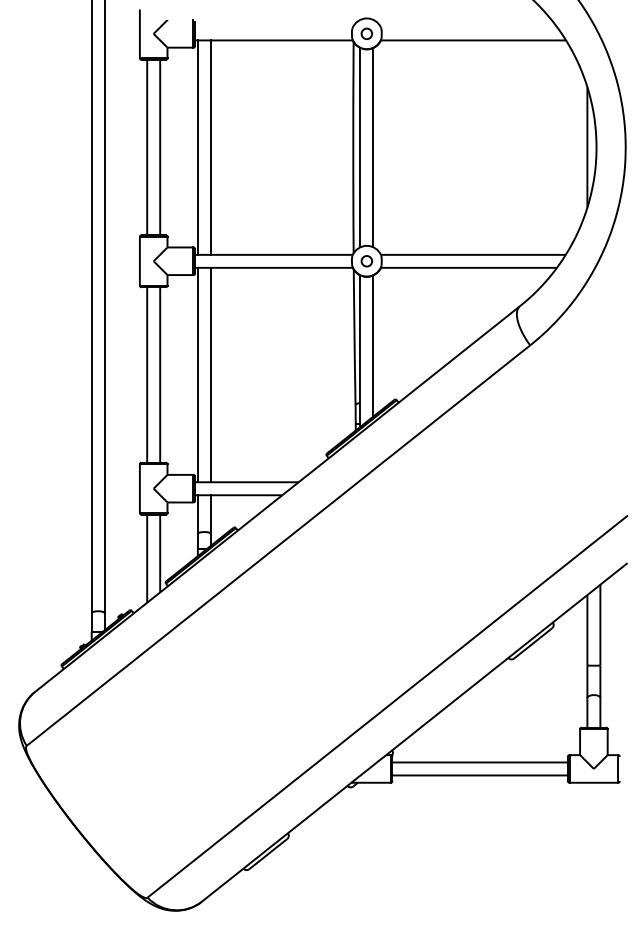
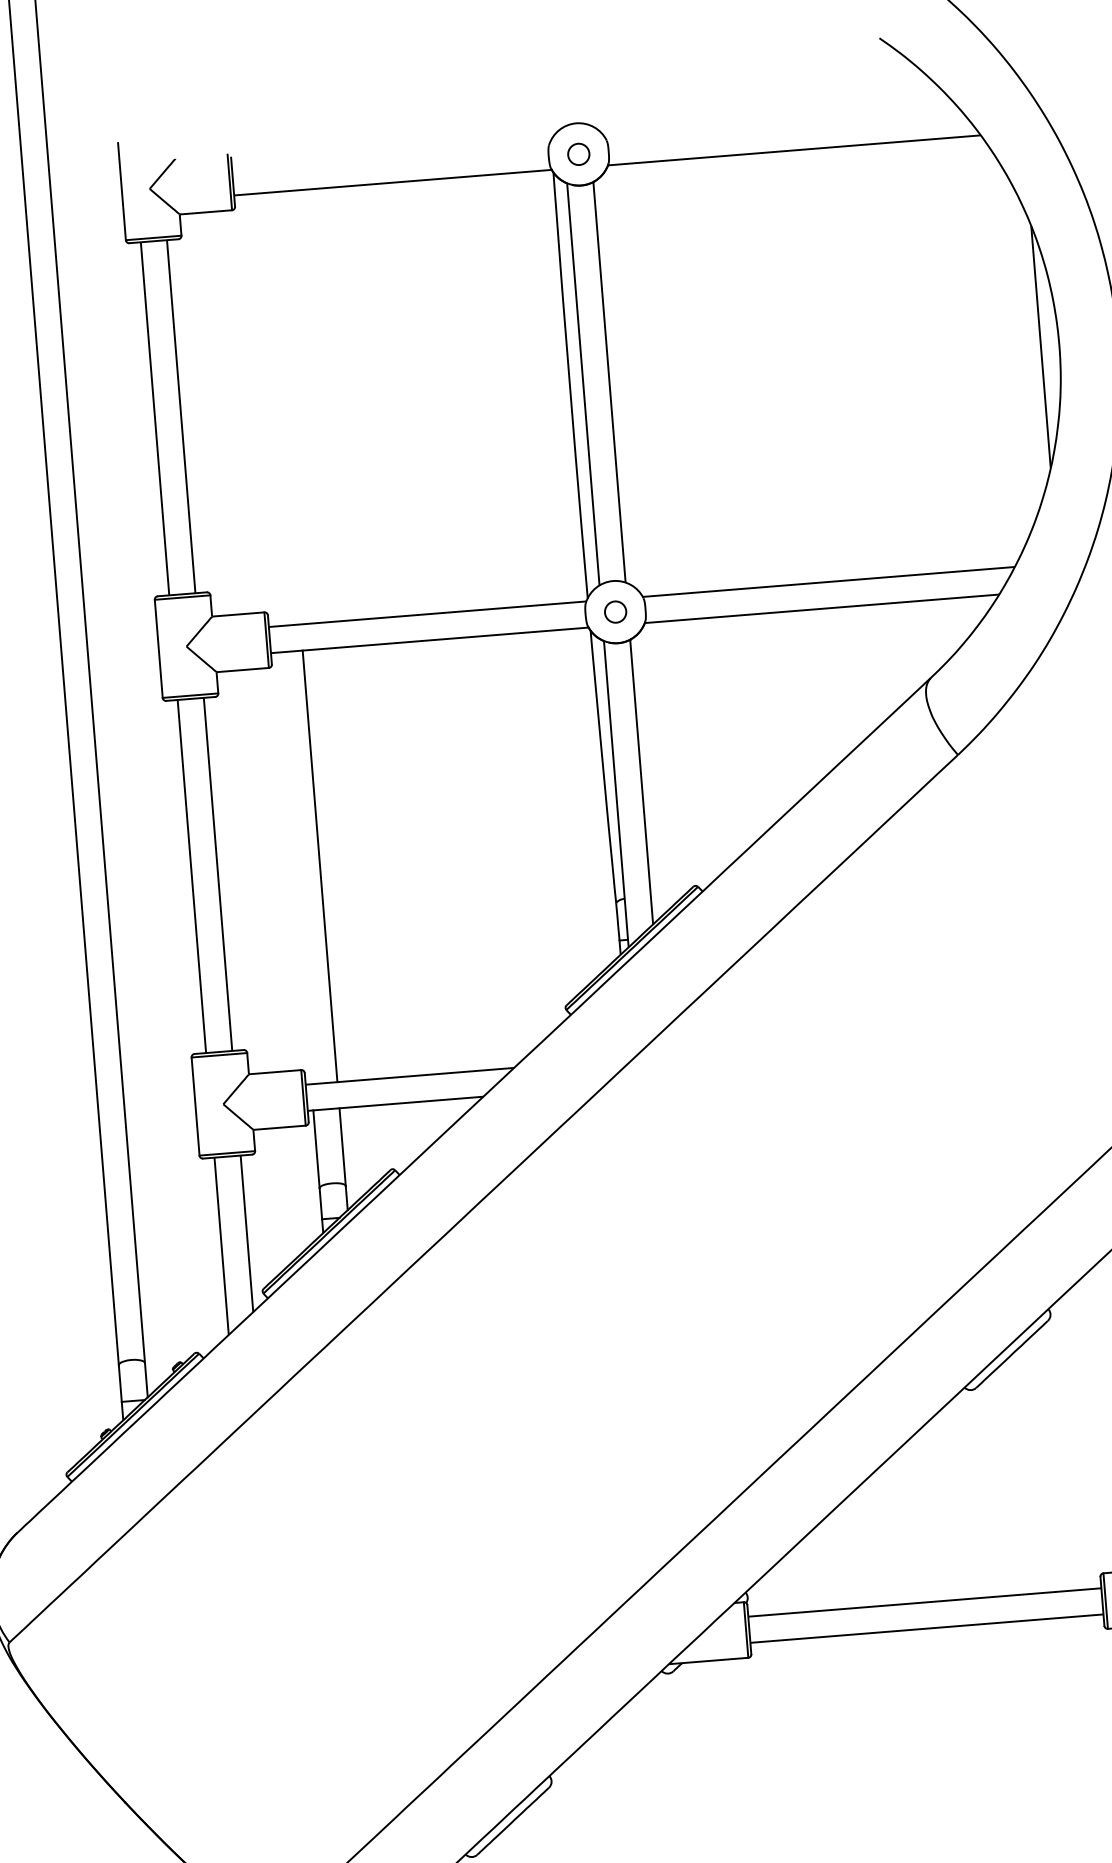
line: (197, 147) -> (256, 410), removed
line: (210, 147) -> (282, 408), removed
line: (197, 374) -> (293, 867), removed

